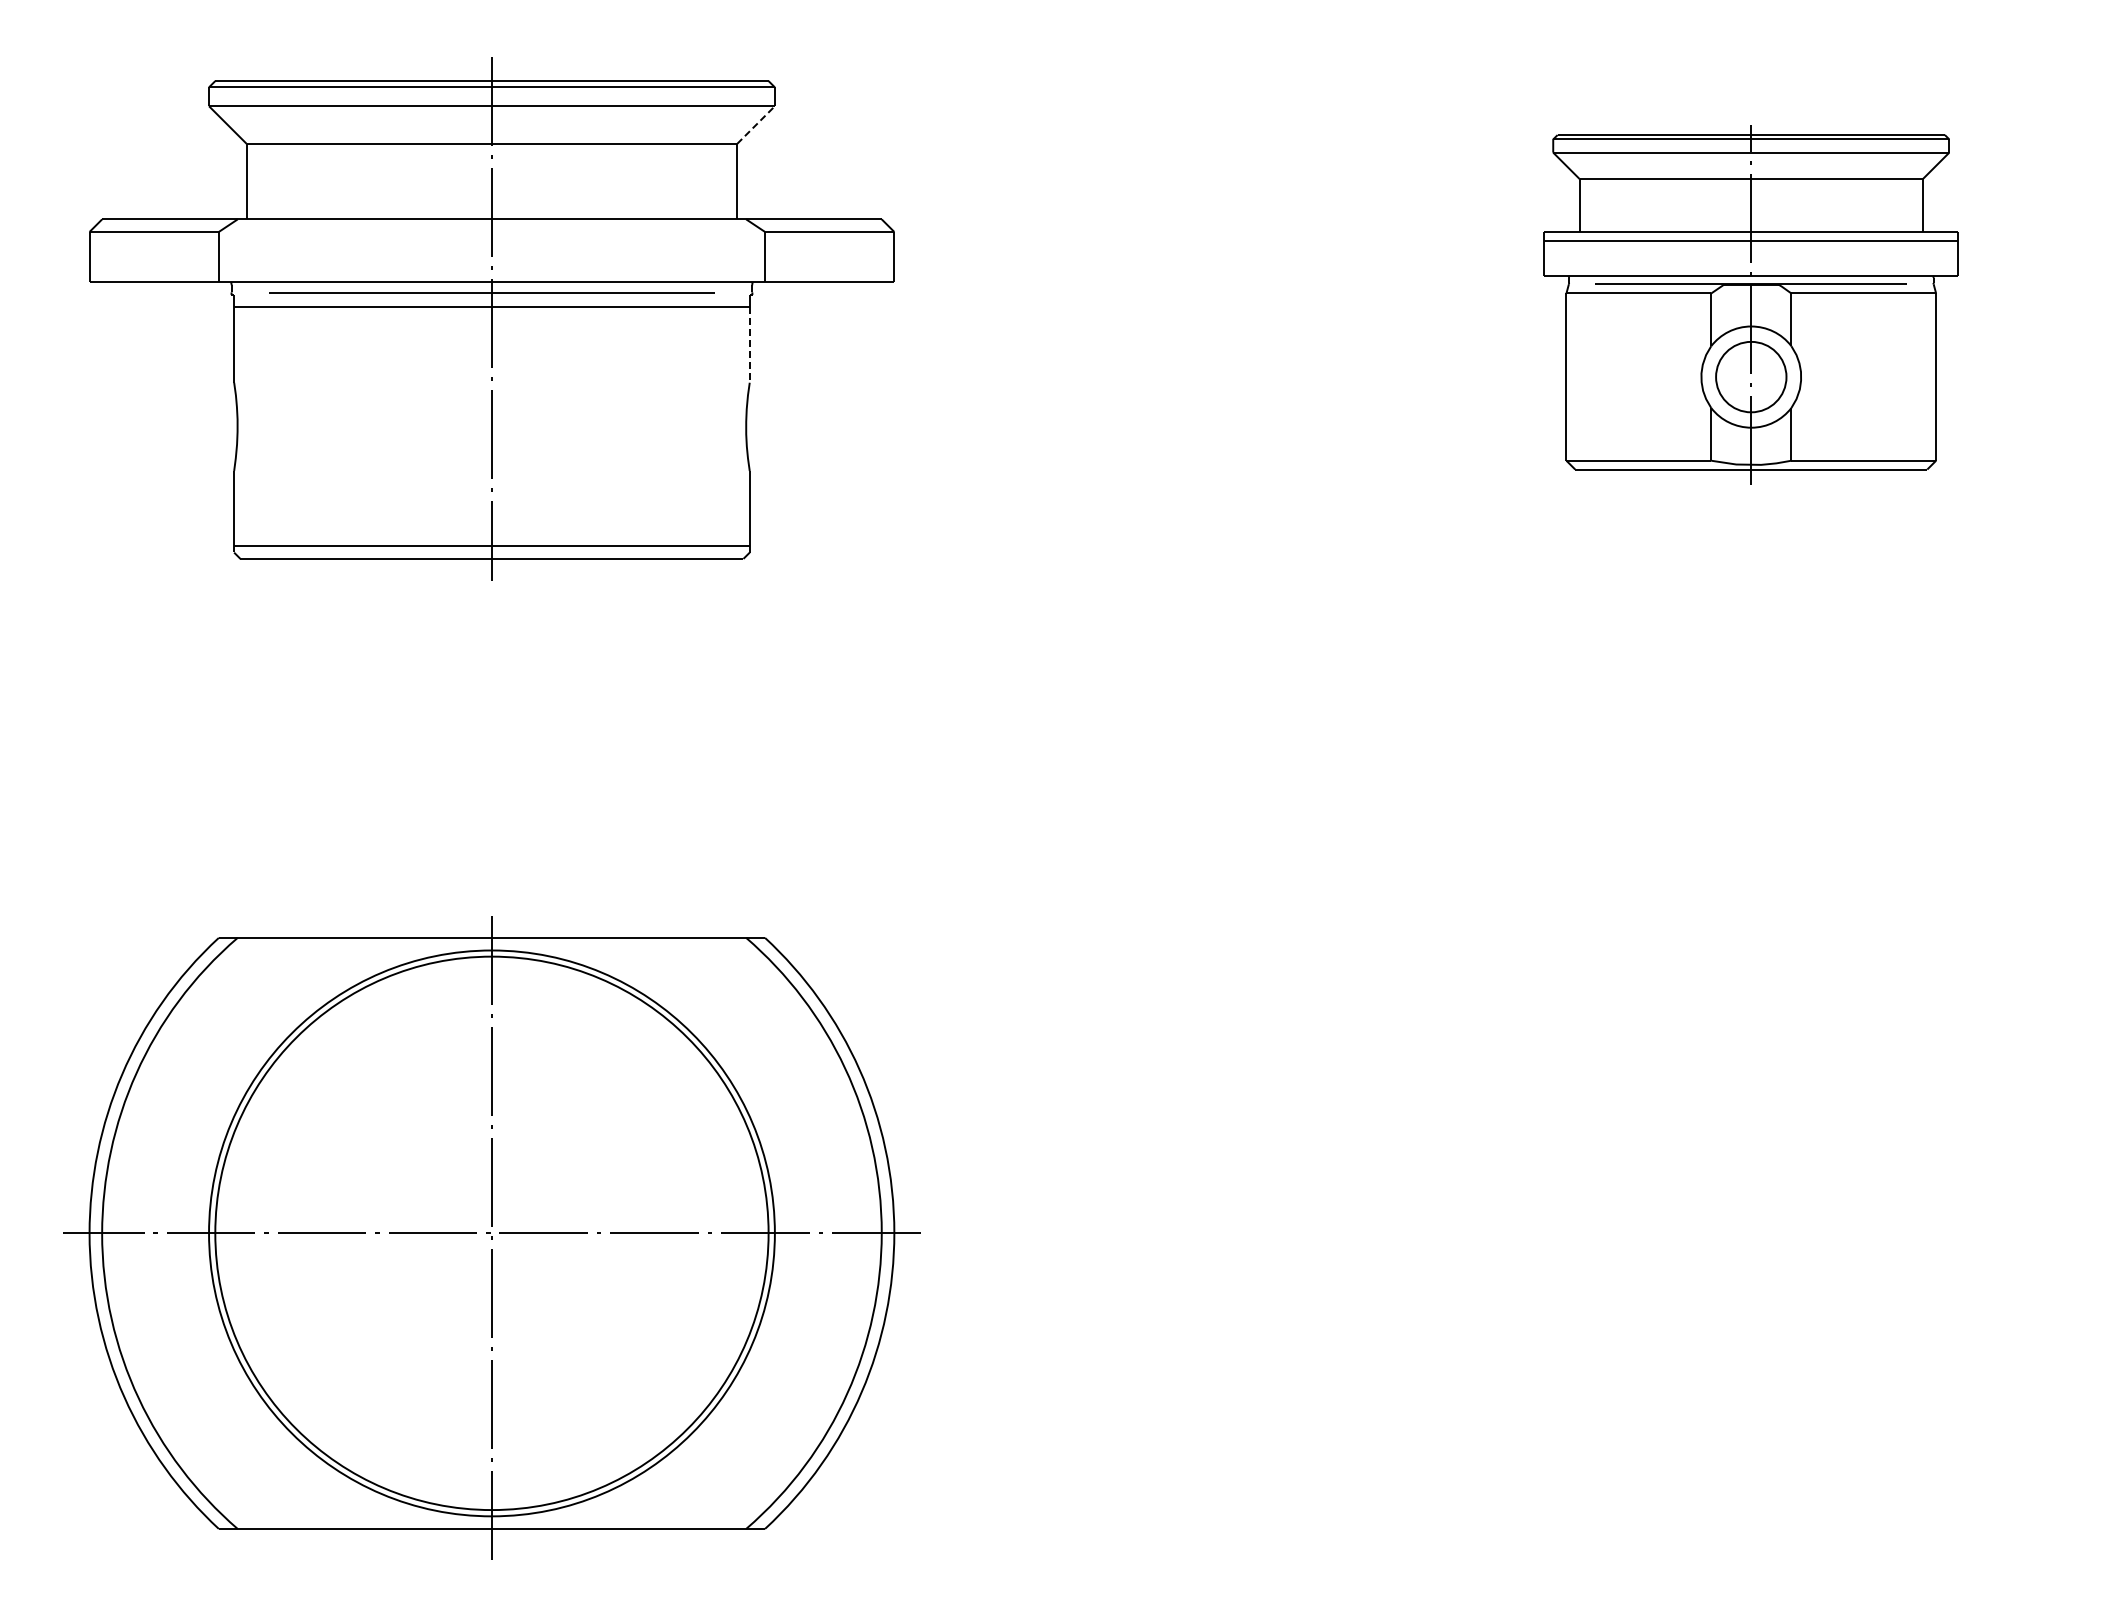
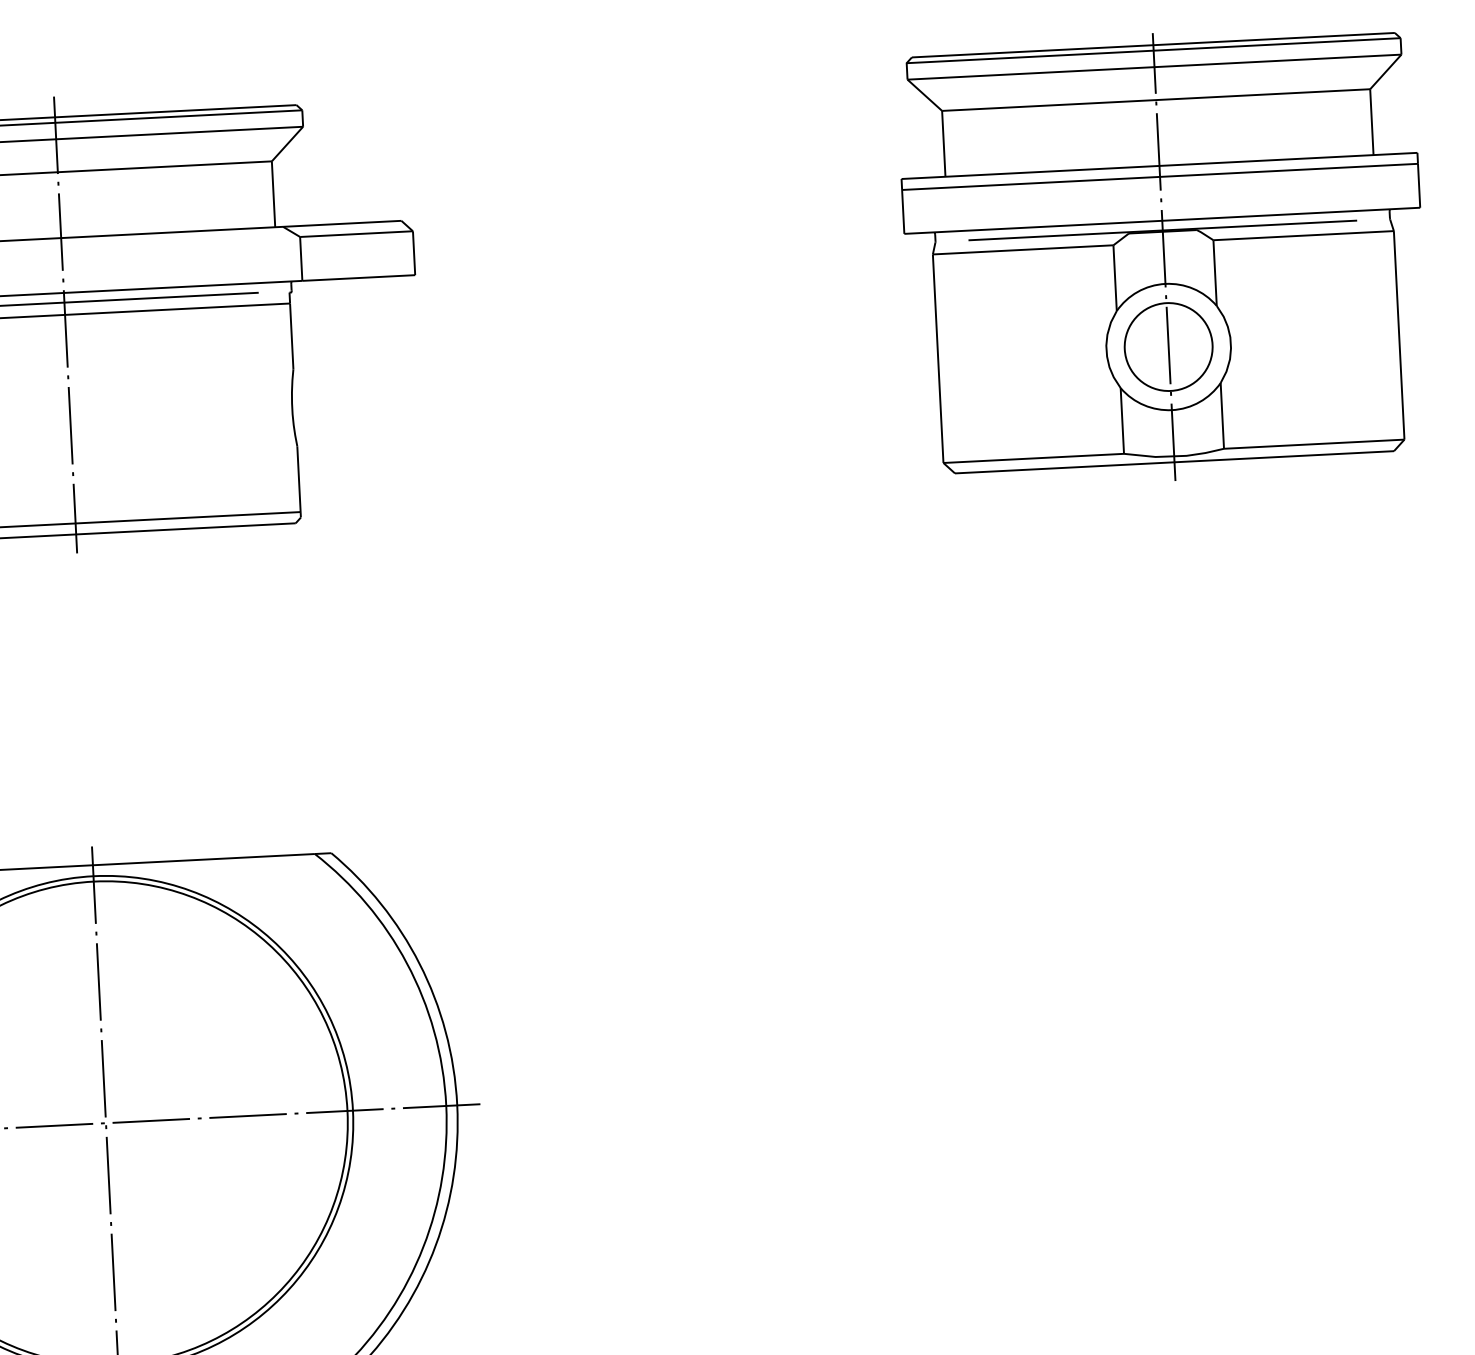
line: (756, 125) -> (287, 144), dashed -> solid
part: (1751, 304) -> (1164, 256), size x1.43
line: (749, 345) -> (291, 336), dashed -> solid

